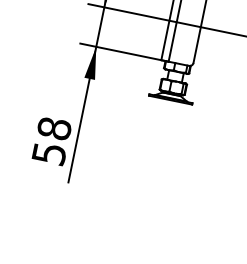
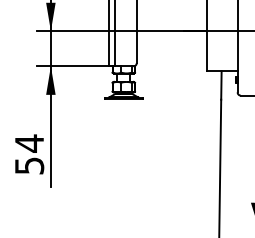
text: (54, 128) -> (29, 143), 58 -> 54

